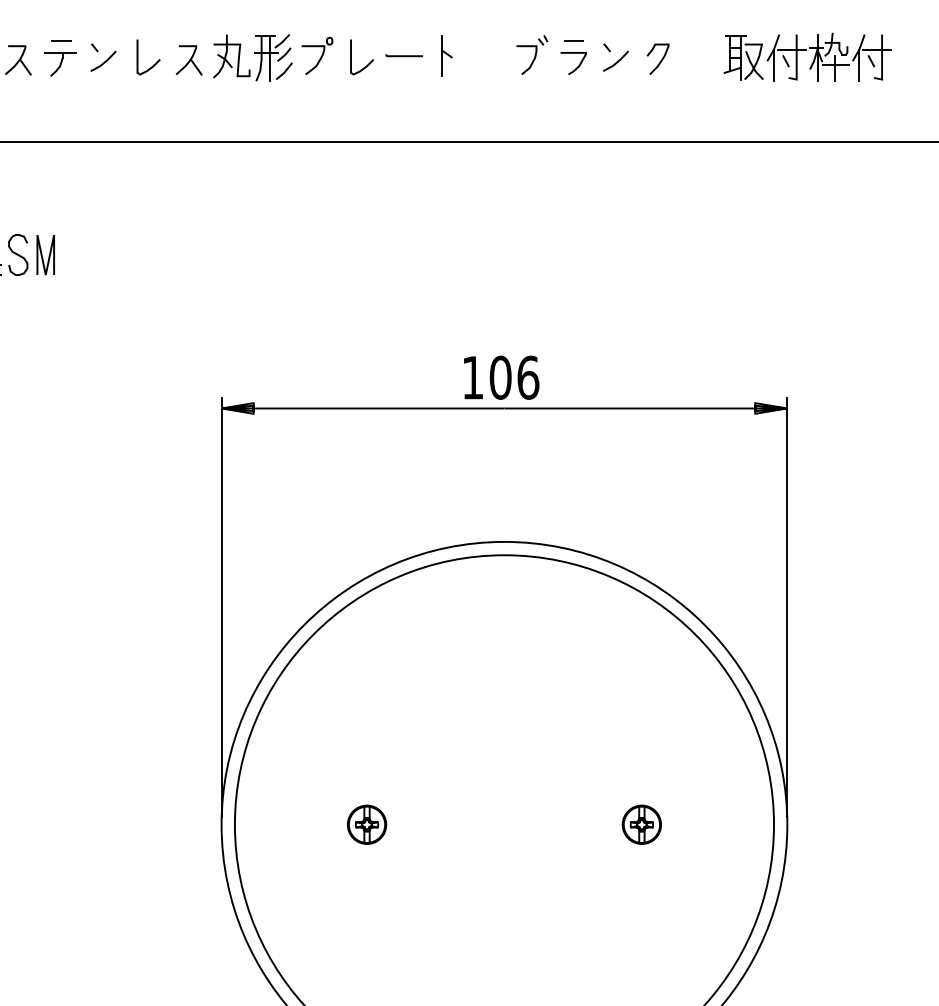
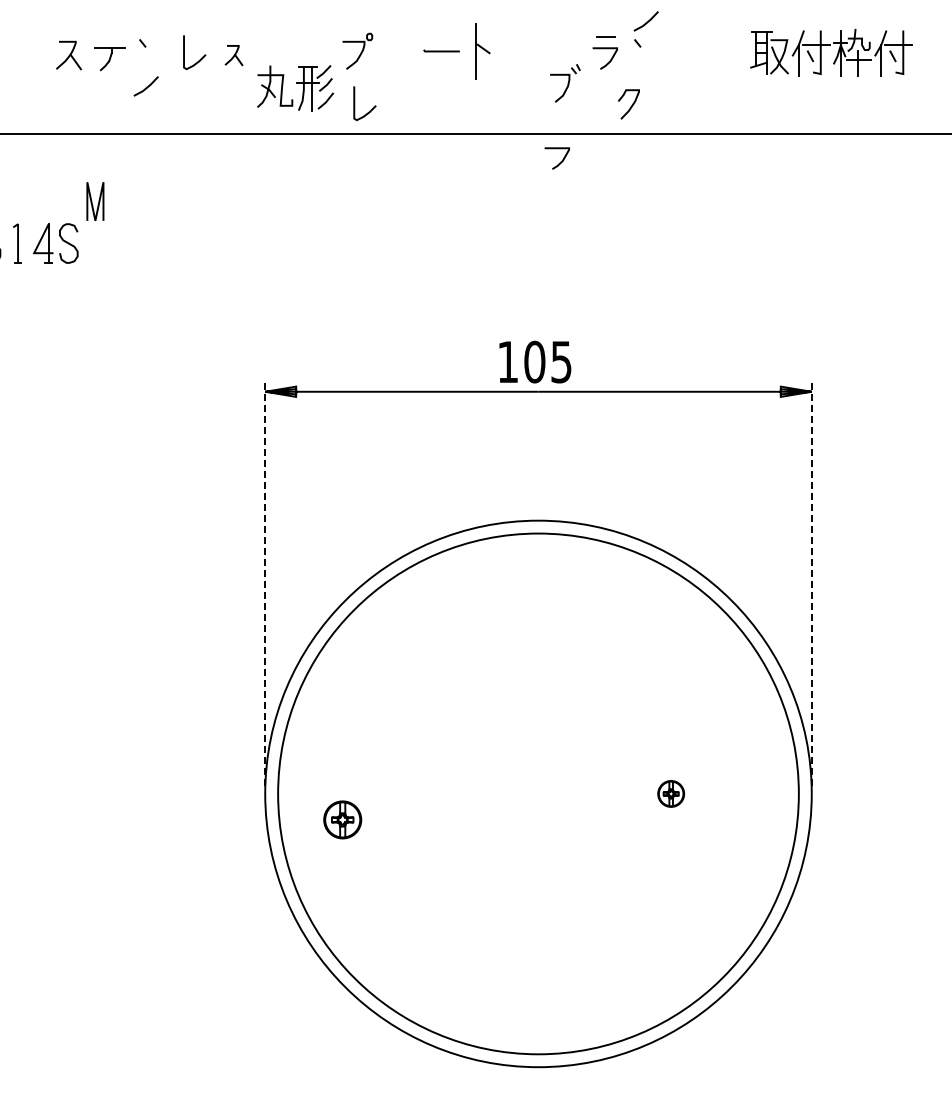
line: (61, 40) -> (110, 36), removed
part: (532, 55) -> (565, 83), moved
part: (446, 56) -> (482, 51), size x1.4
part: (252, 58) -> (295, 88), moved
part: (188, 60) -> (233, 55), size x0.7
line: (103, 61) -> (146, 86), moved
line: (616, 61) -> (646, 21), moved
curve: (659, 61) -> (630, 106), moved
curve: (365, 65) -> (368, 111), moved
curve: (527, 170) -> (560, 161), added
line: (42, 254) -> (92, 201), moved
text: (528, 377) -> (561, 361), 106 -> 105
line: (221, 606) -> (265, 583), solid -> dashed
line: (787, 606) -> (811, 583), solid -> dashed
part: (366, 824) -> (342, 819), moved
part: (641, 824) -> (670, 793), size x0.7

